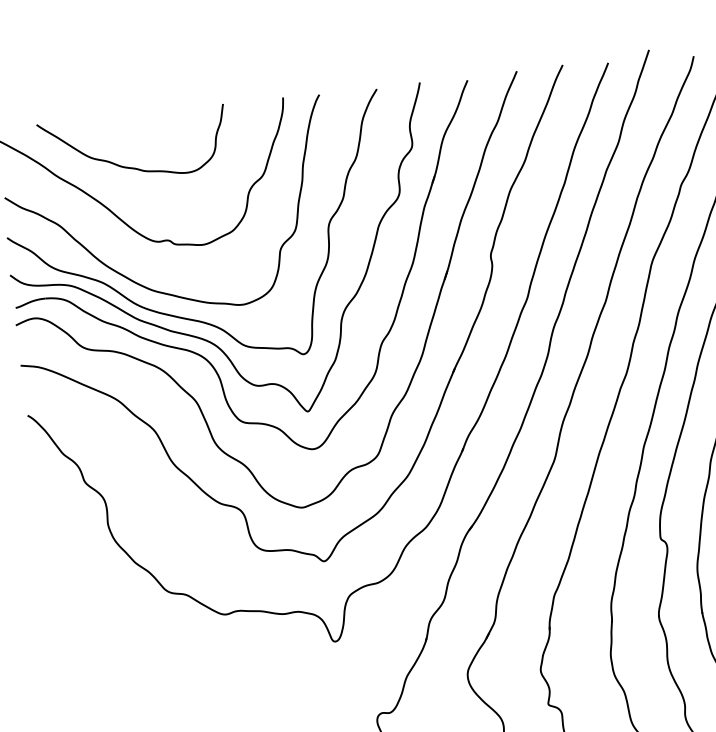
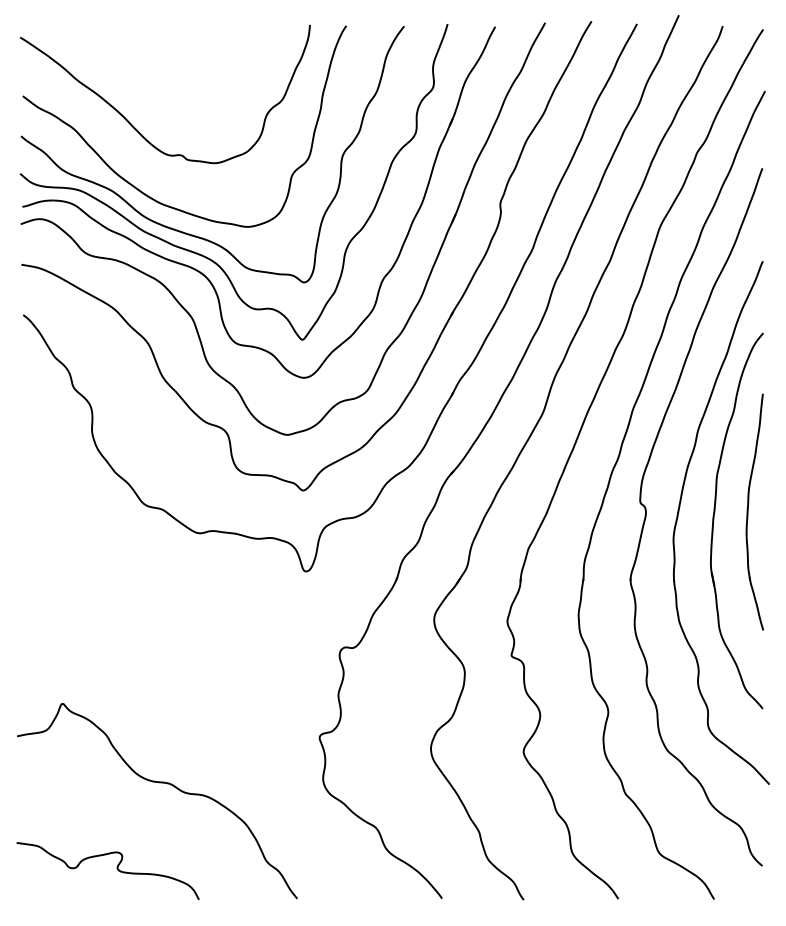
curve: (131, 166) -> (152, 78), removed

